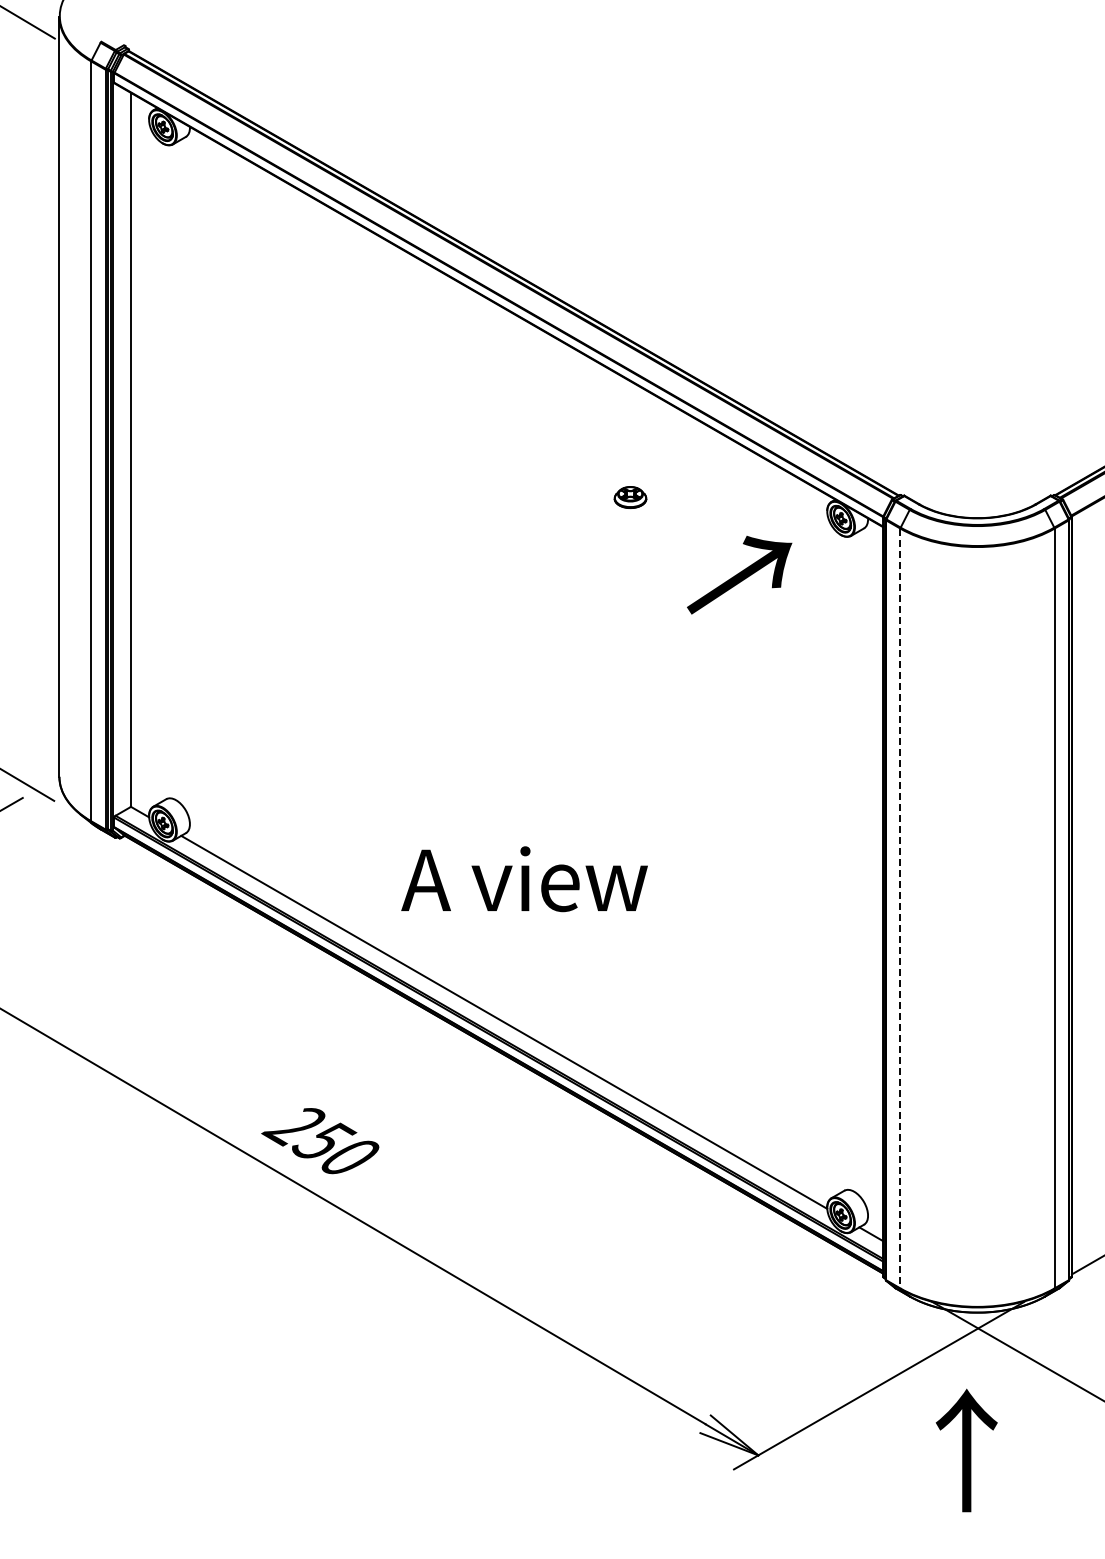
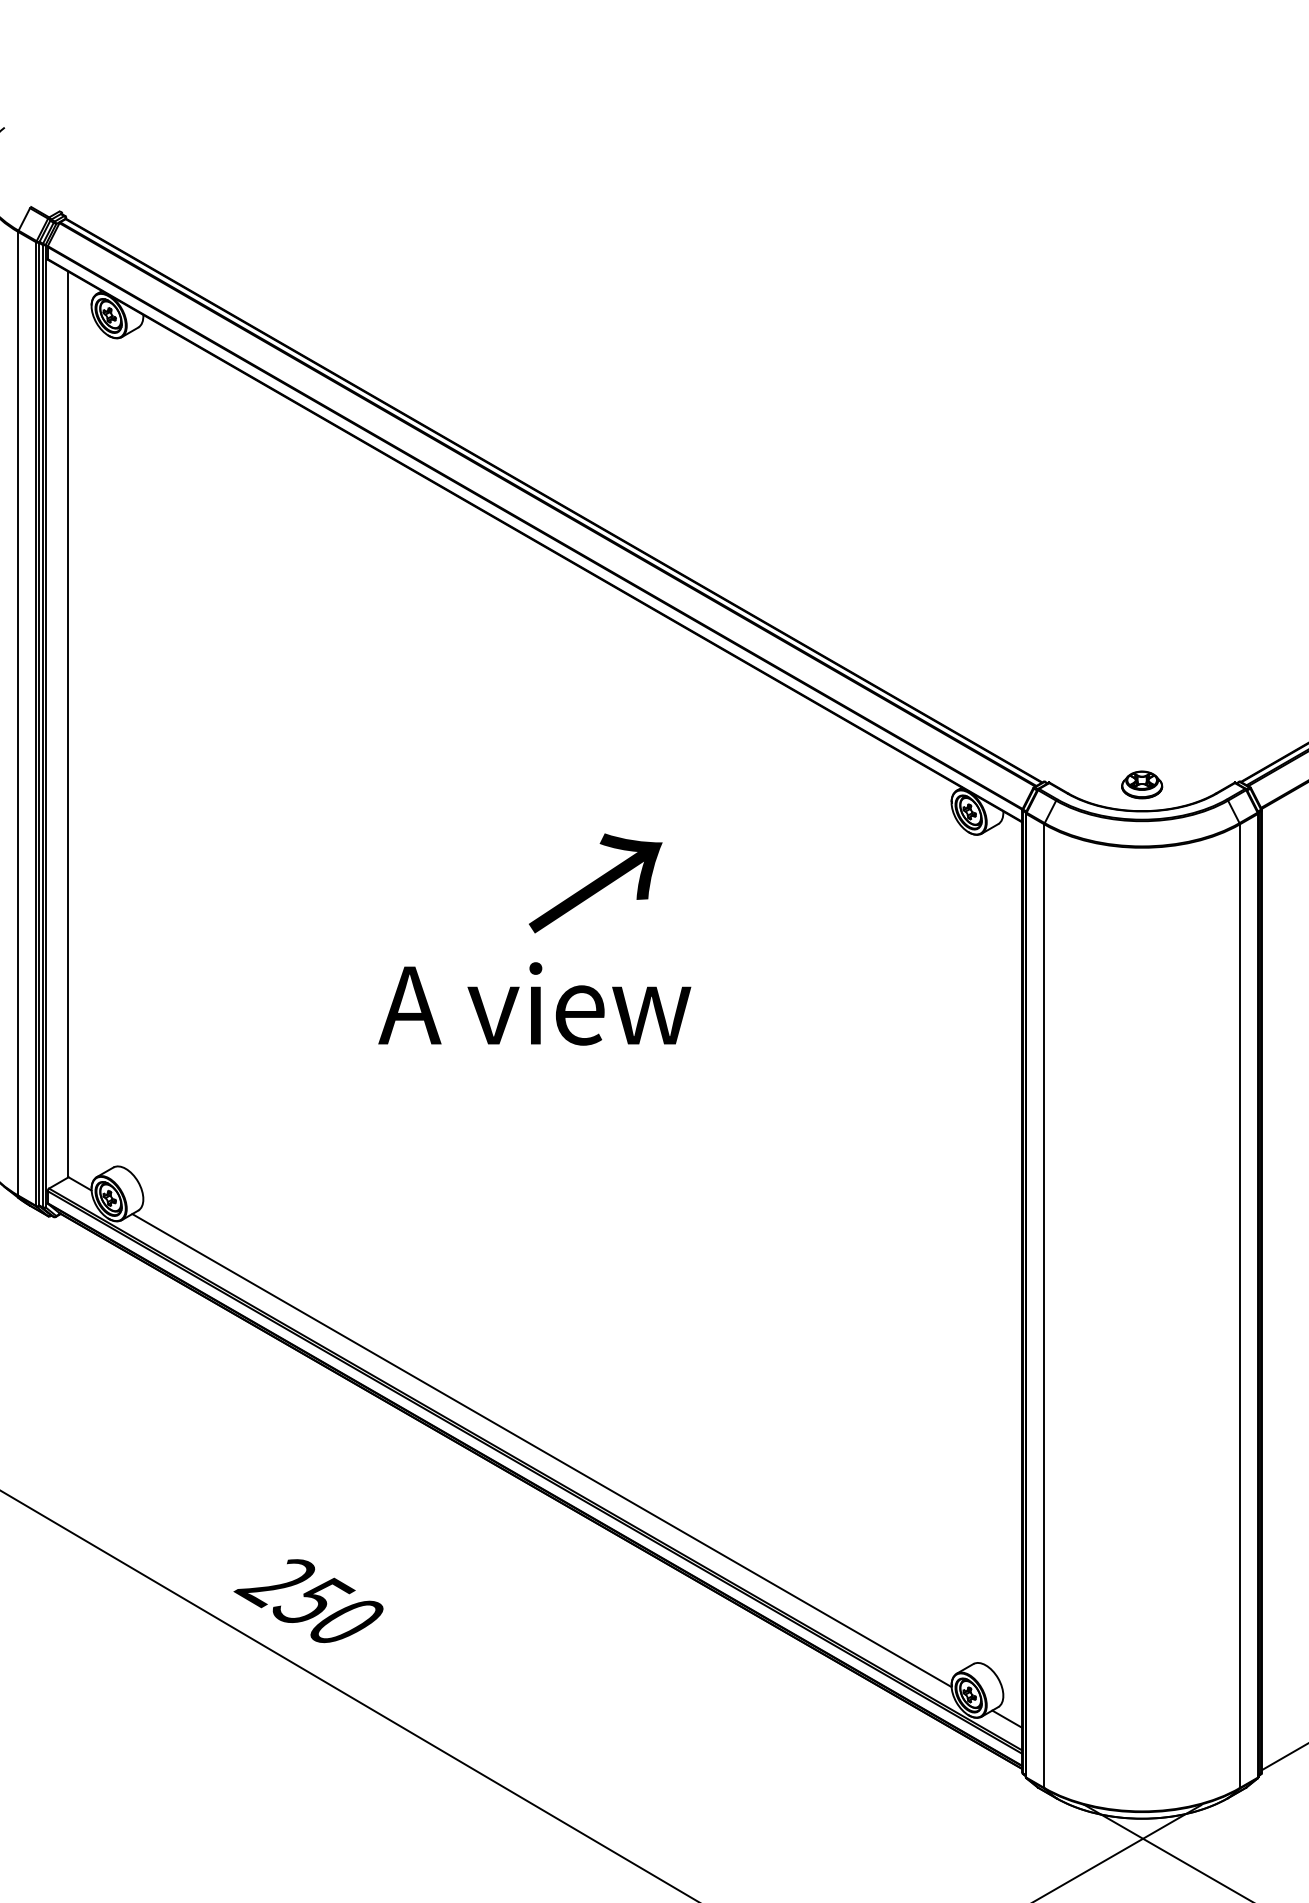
part: (630, 497) -> (1142, 784), moved
text: (739, 575) -> (595, 883), moved
text: (524, 879) -> (534, 1004), moved
line: (900, 908) -> (1044, 1306), dashed -> solid

